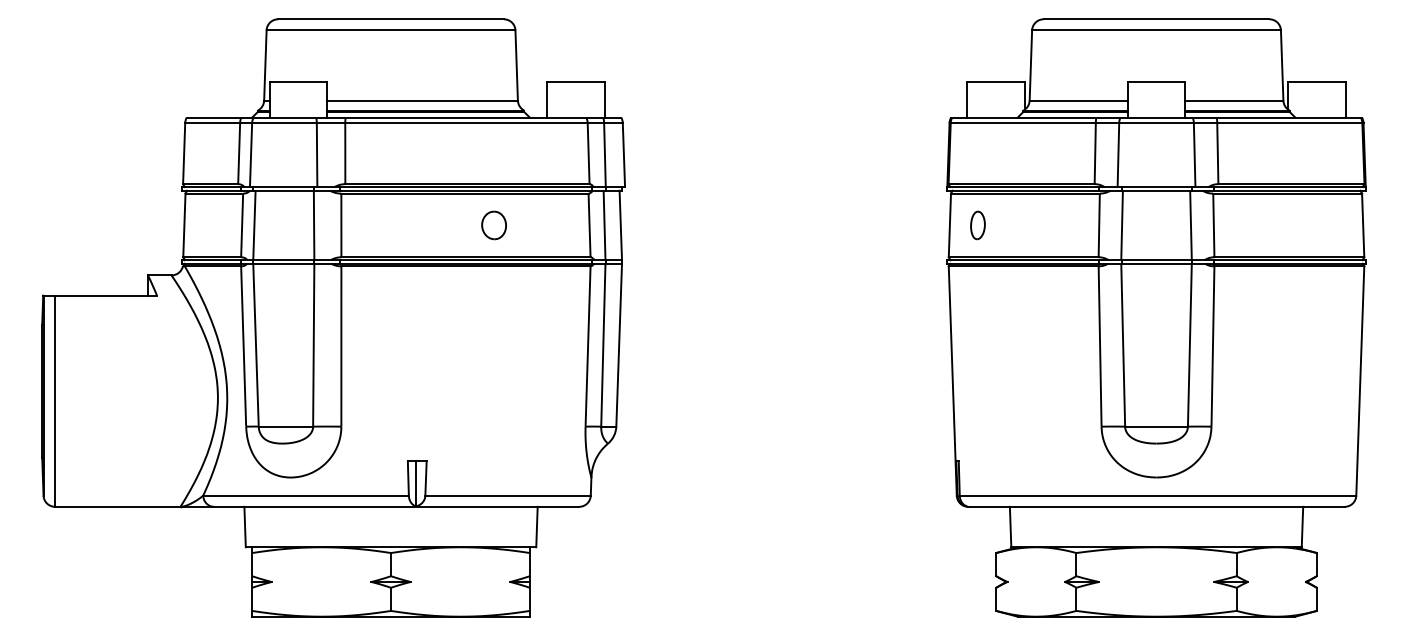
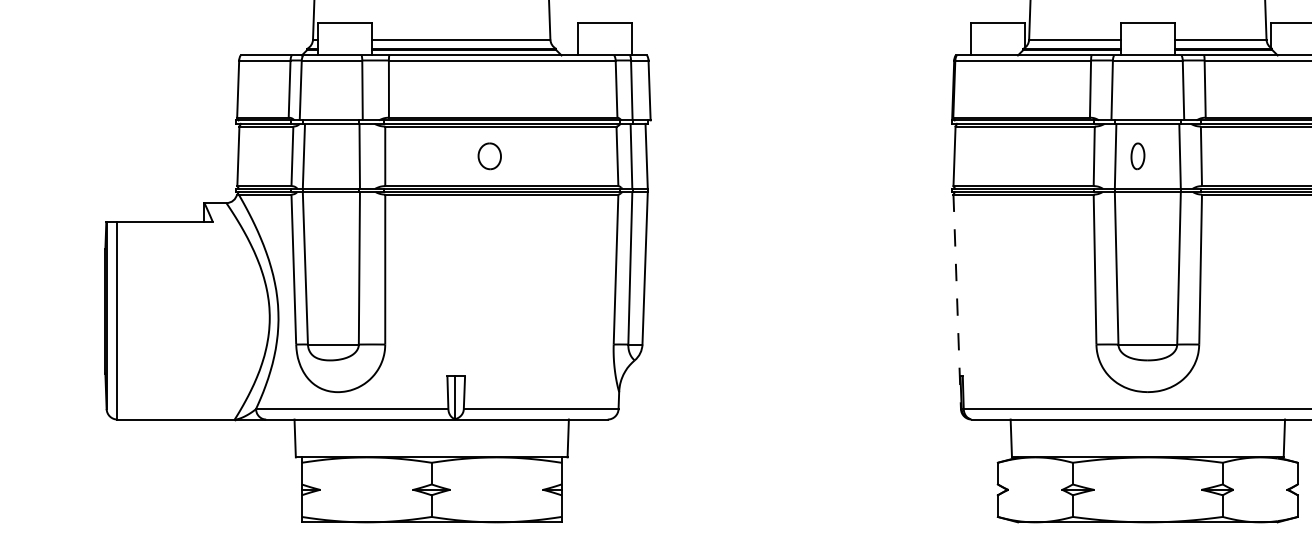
part: (493, 225) -> (489, 156), moved
part: (977, 225) -> (1137, 156), moved
line: (952, 381) -> (956, 302), solid -> dashed

